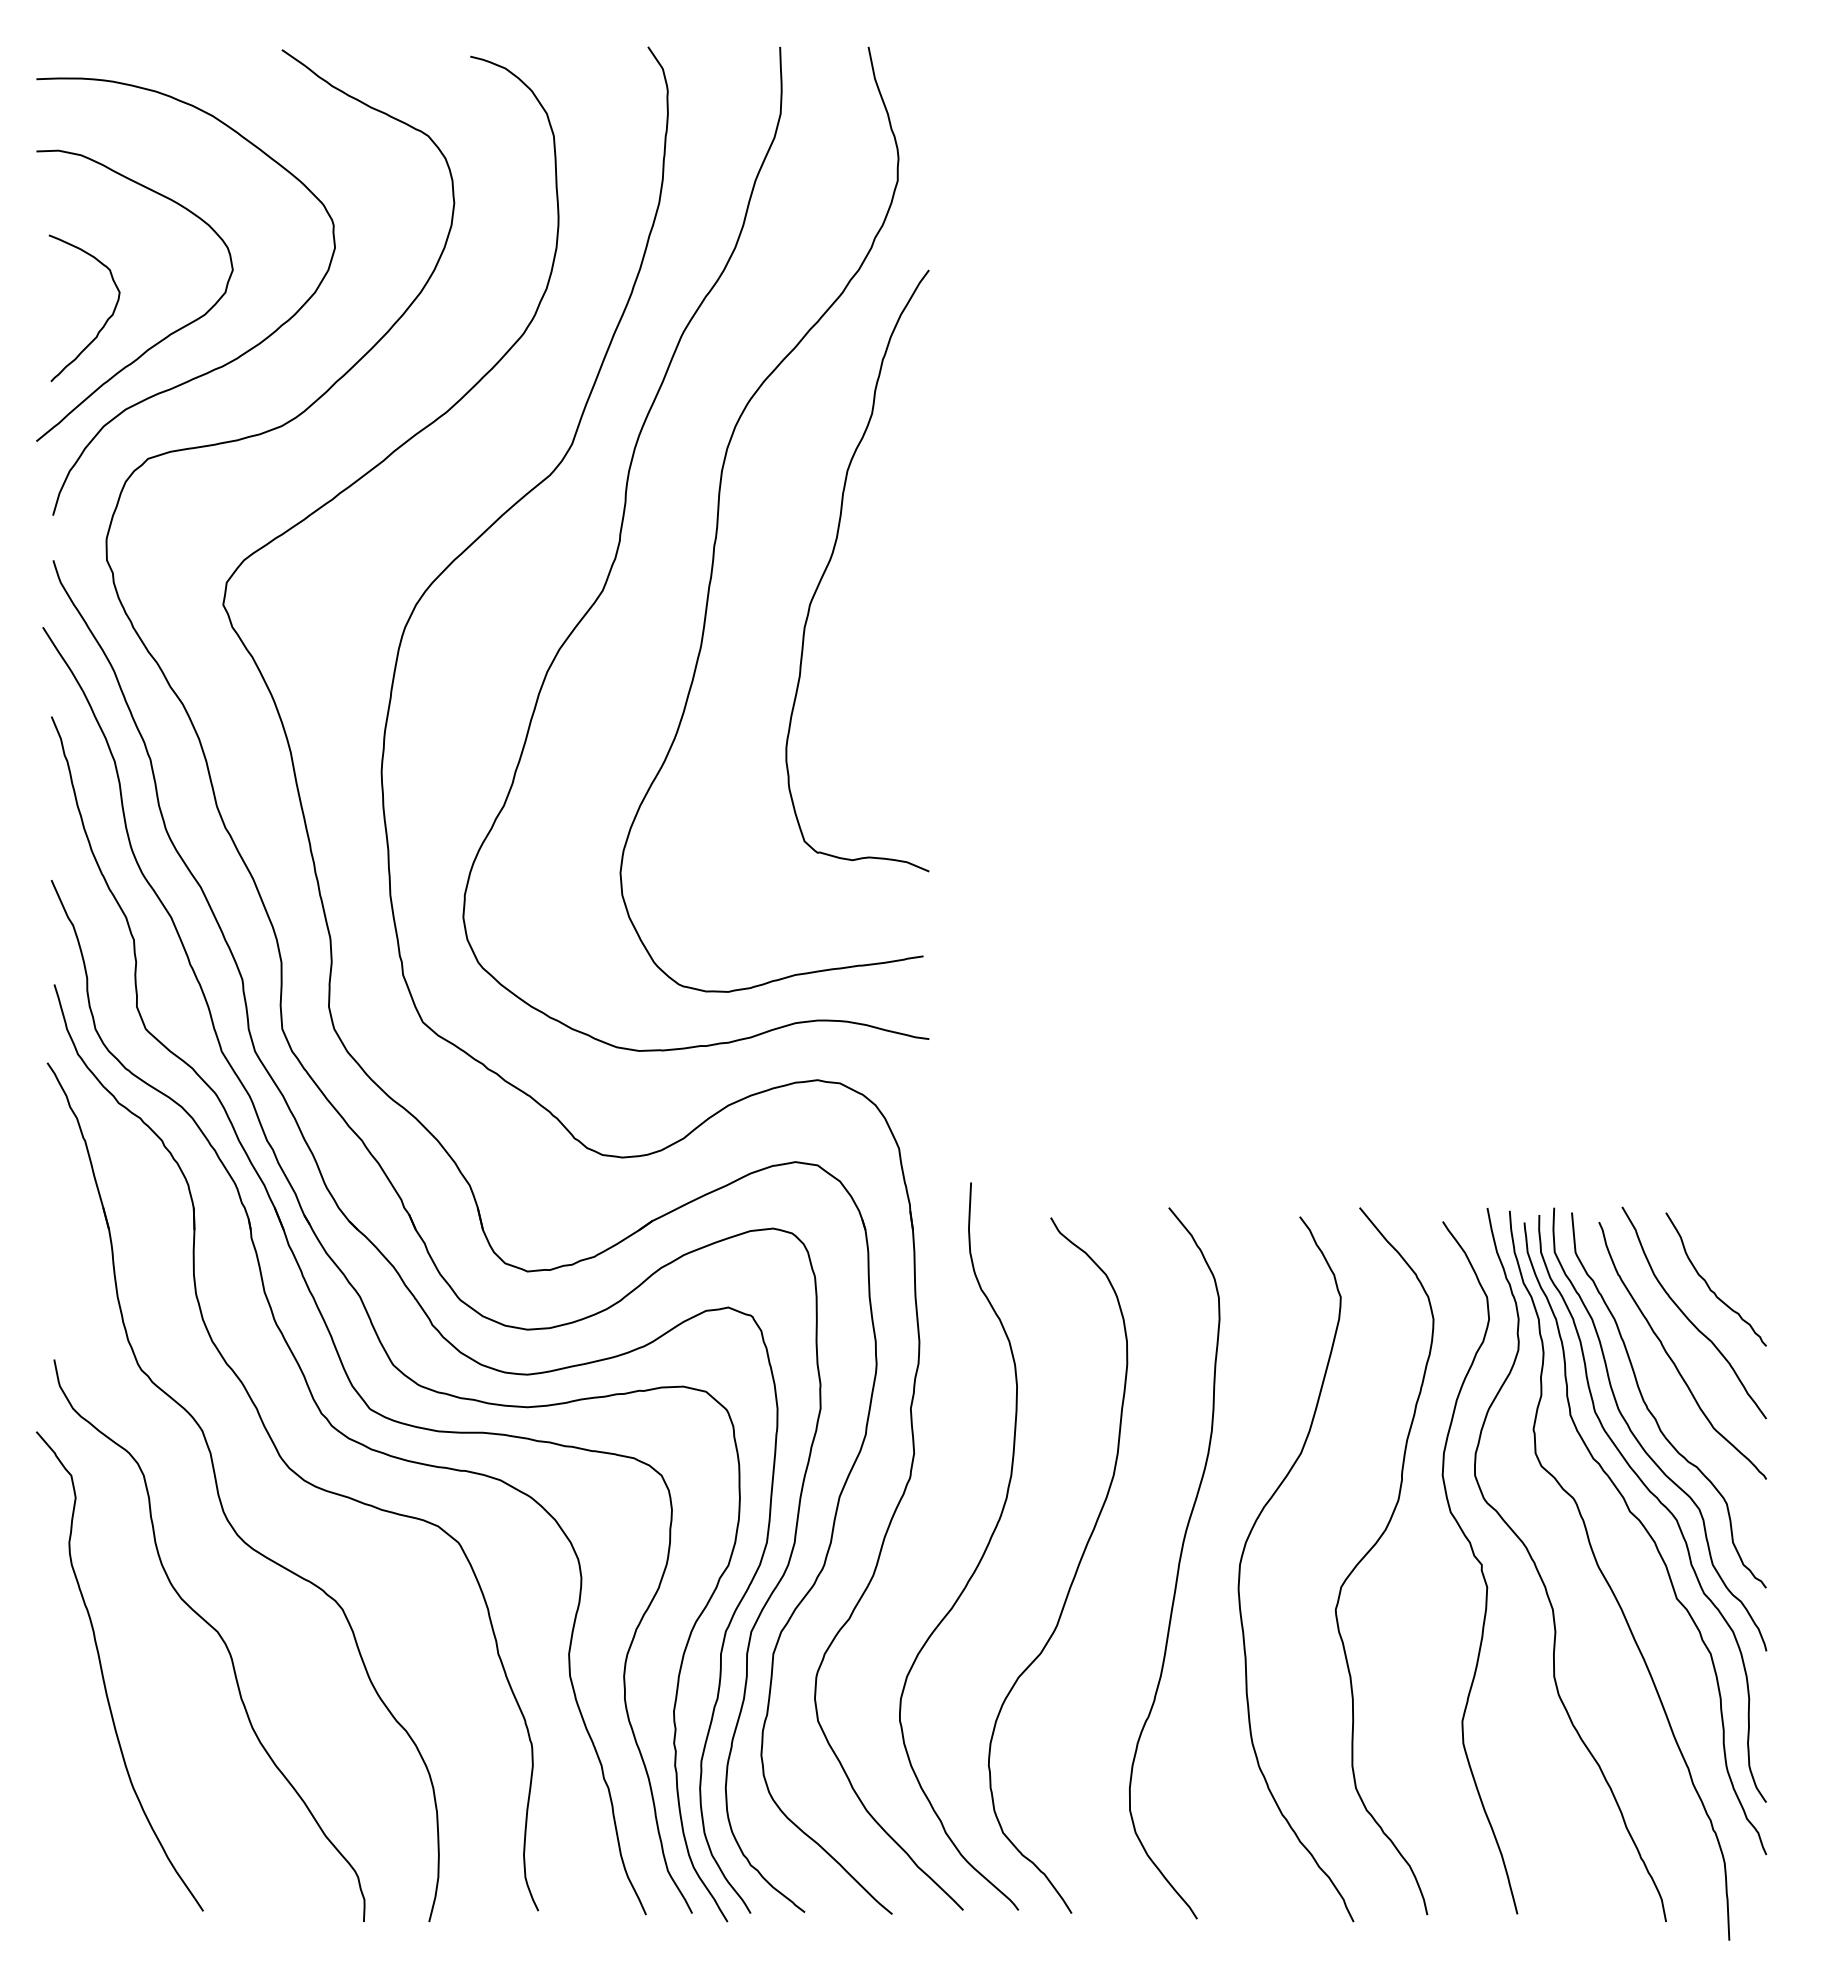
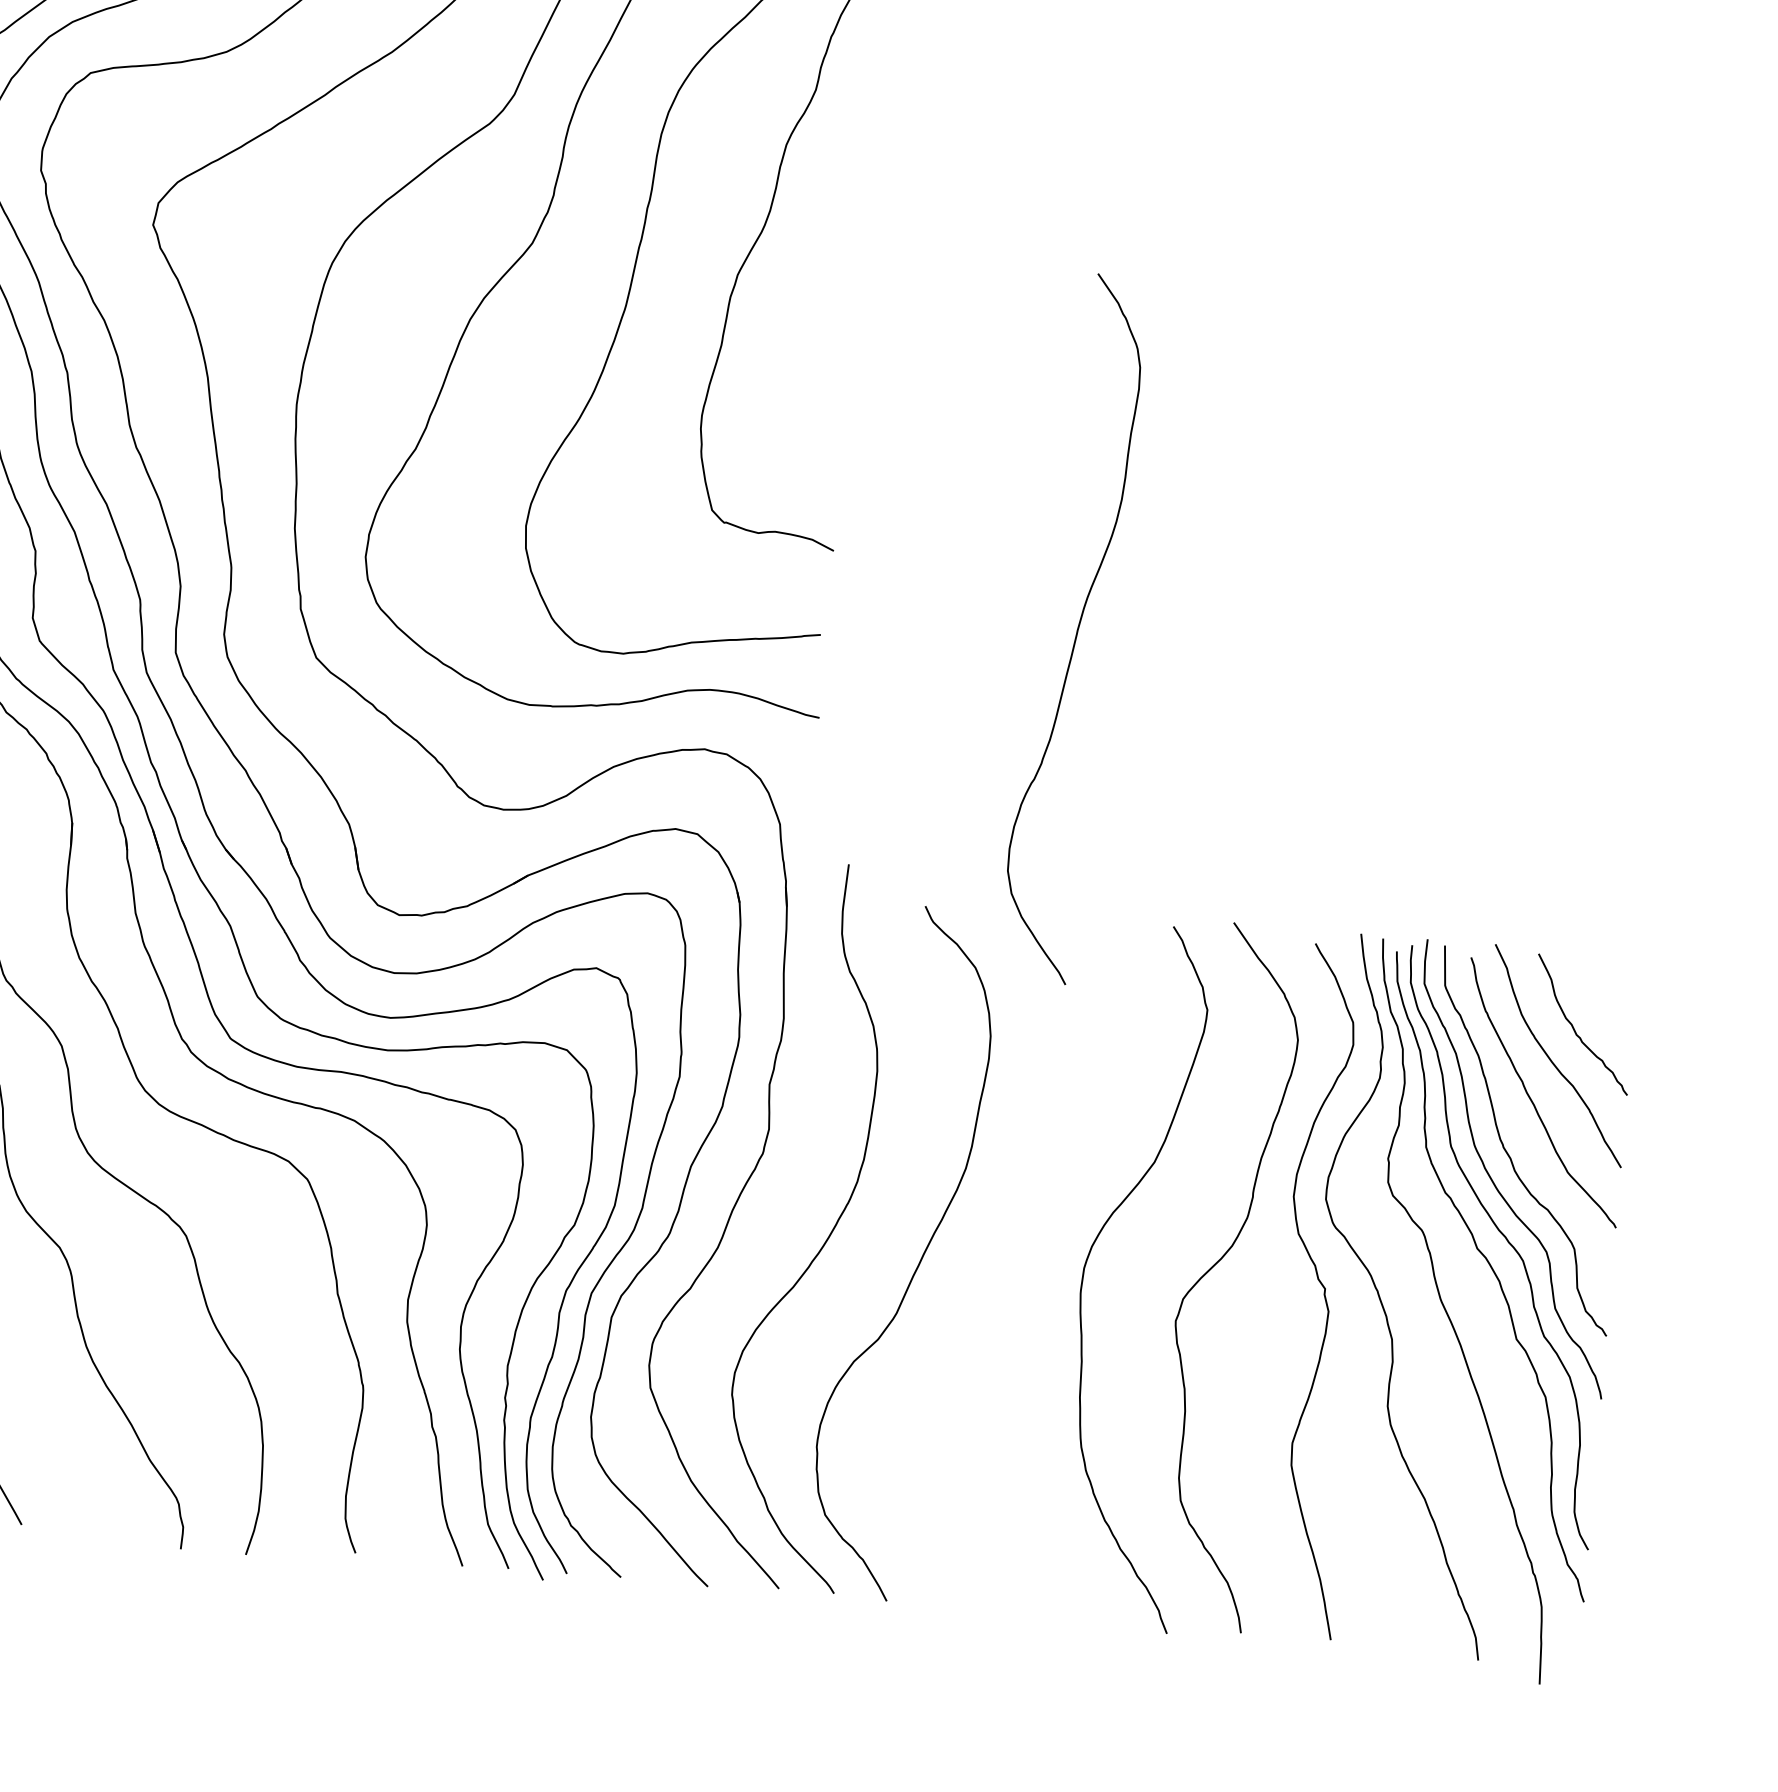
curve: (1178, 1563) -> (1077, 628), moved

